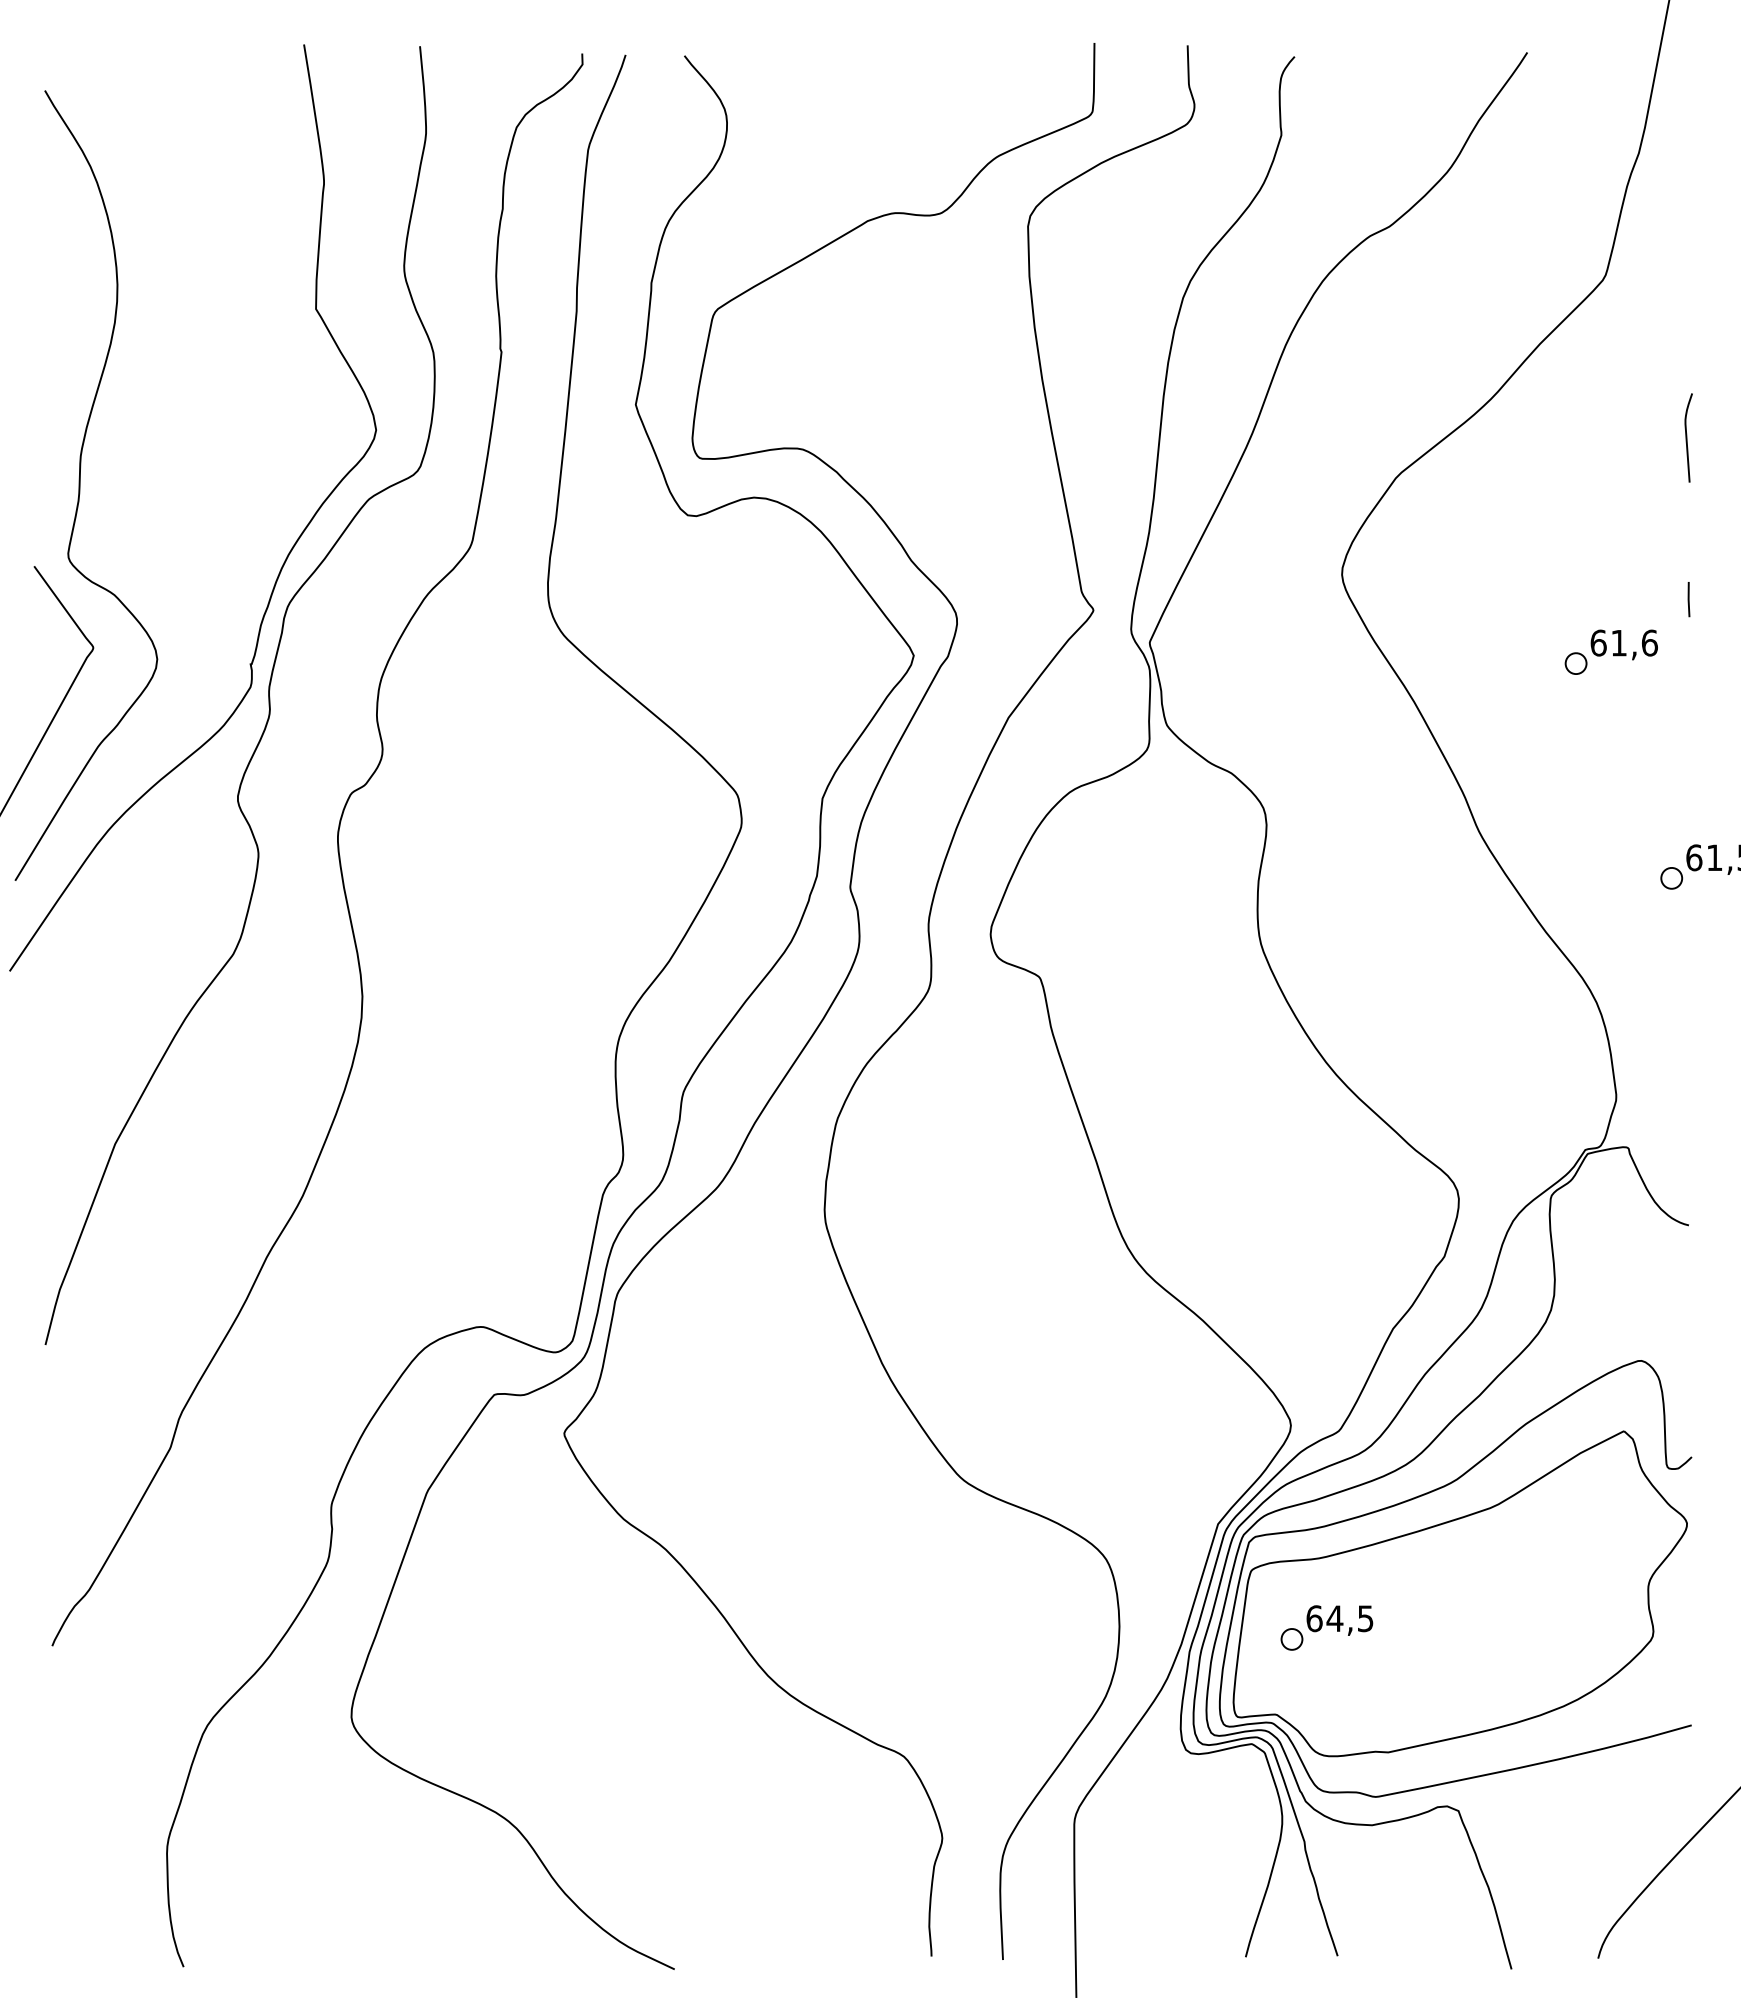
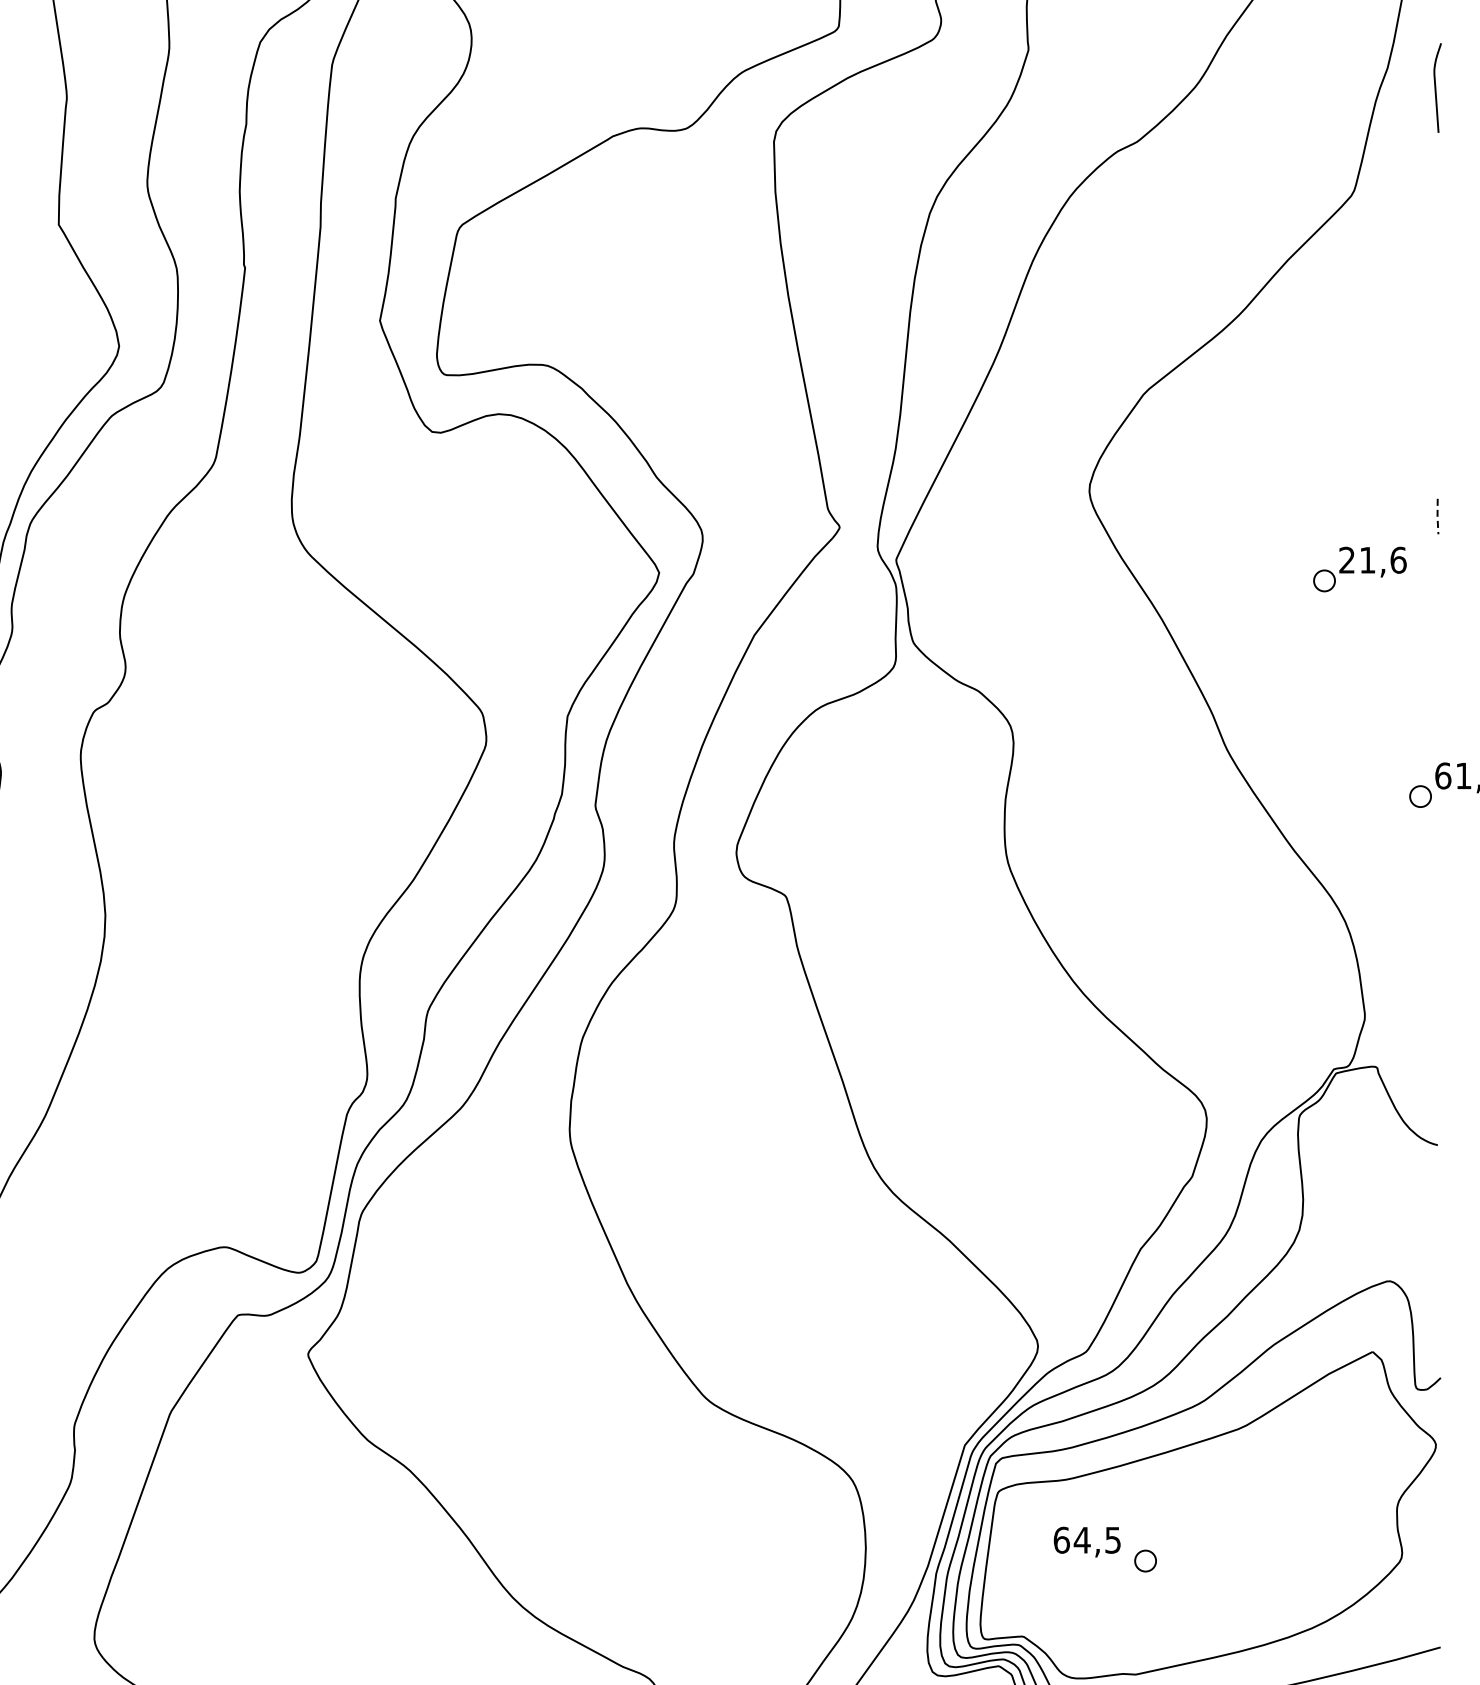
curve: (1687, 437) -> (1436, 87), moved
line: (1688, 599) -> (1437, 516), solid -> dashed
text: (1598, 642) -> (1347, 559), 61,6 -> 21,6
part: (1291, 1639) -> (1145, 1561), moved

